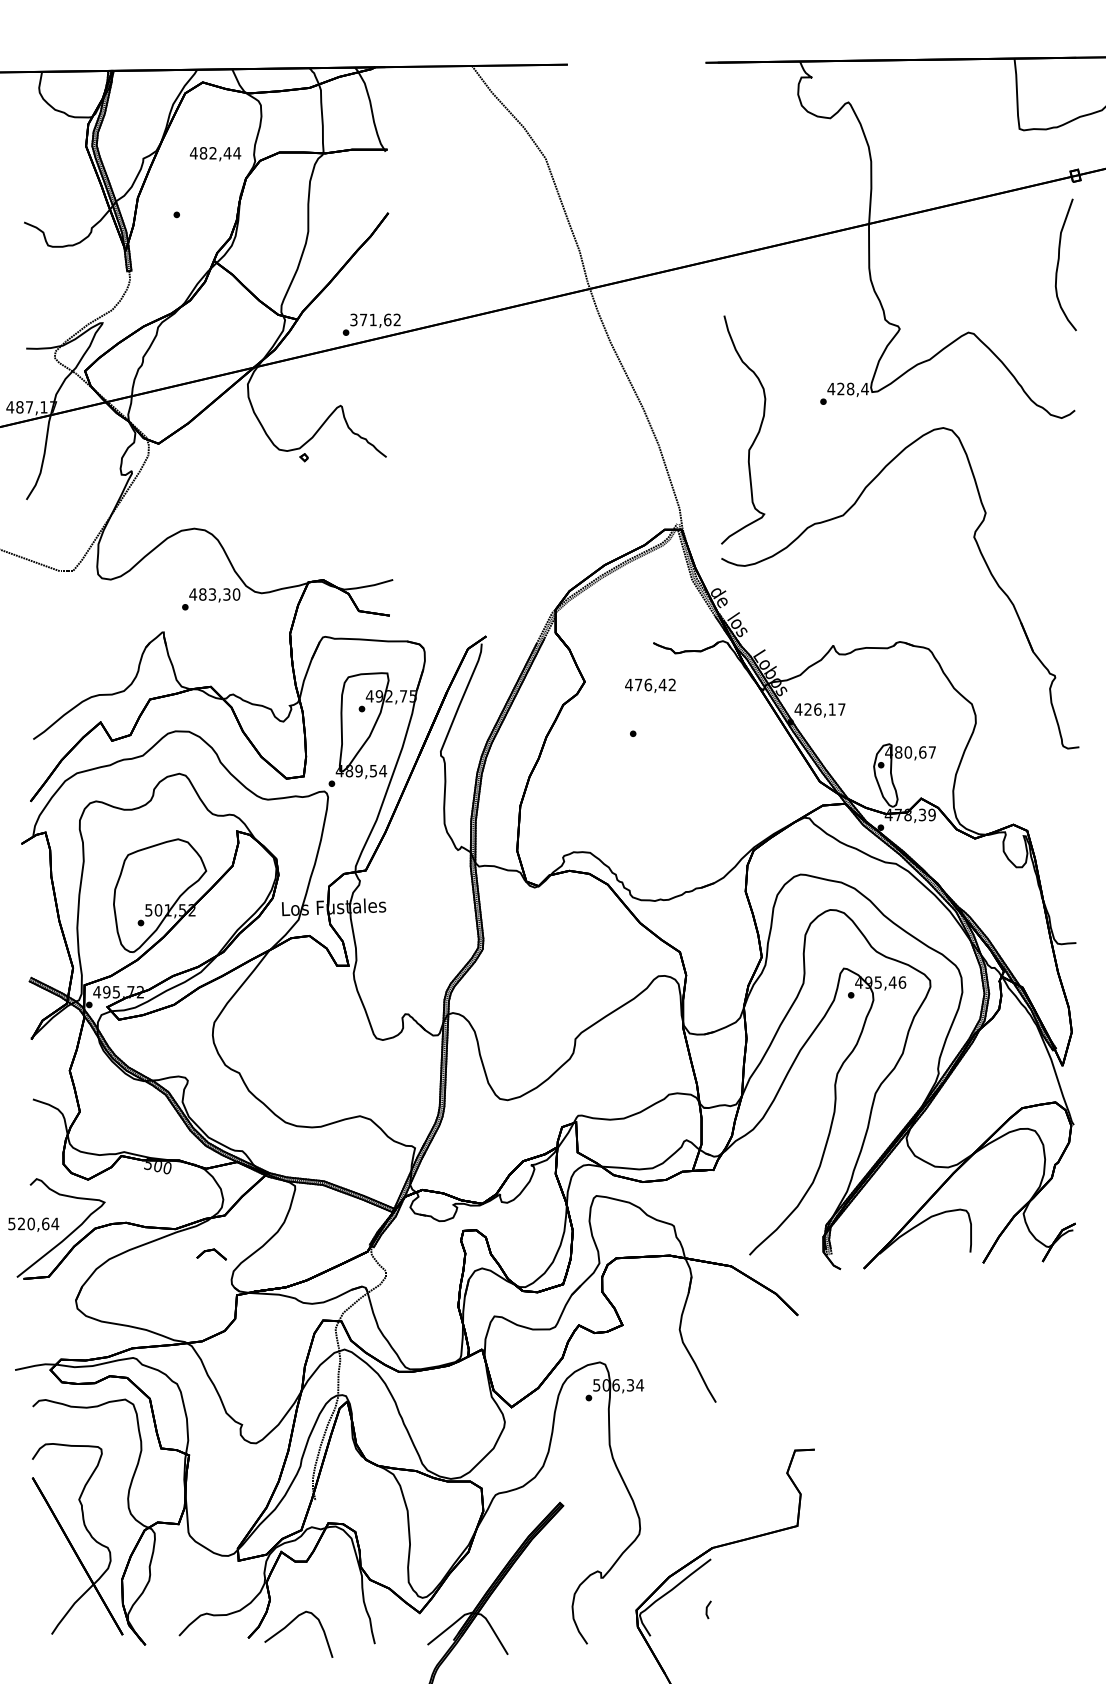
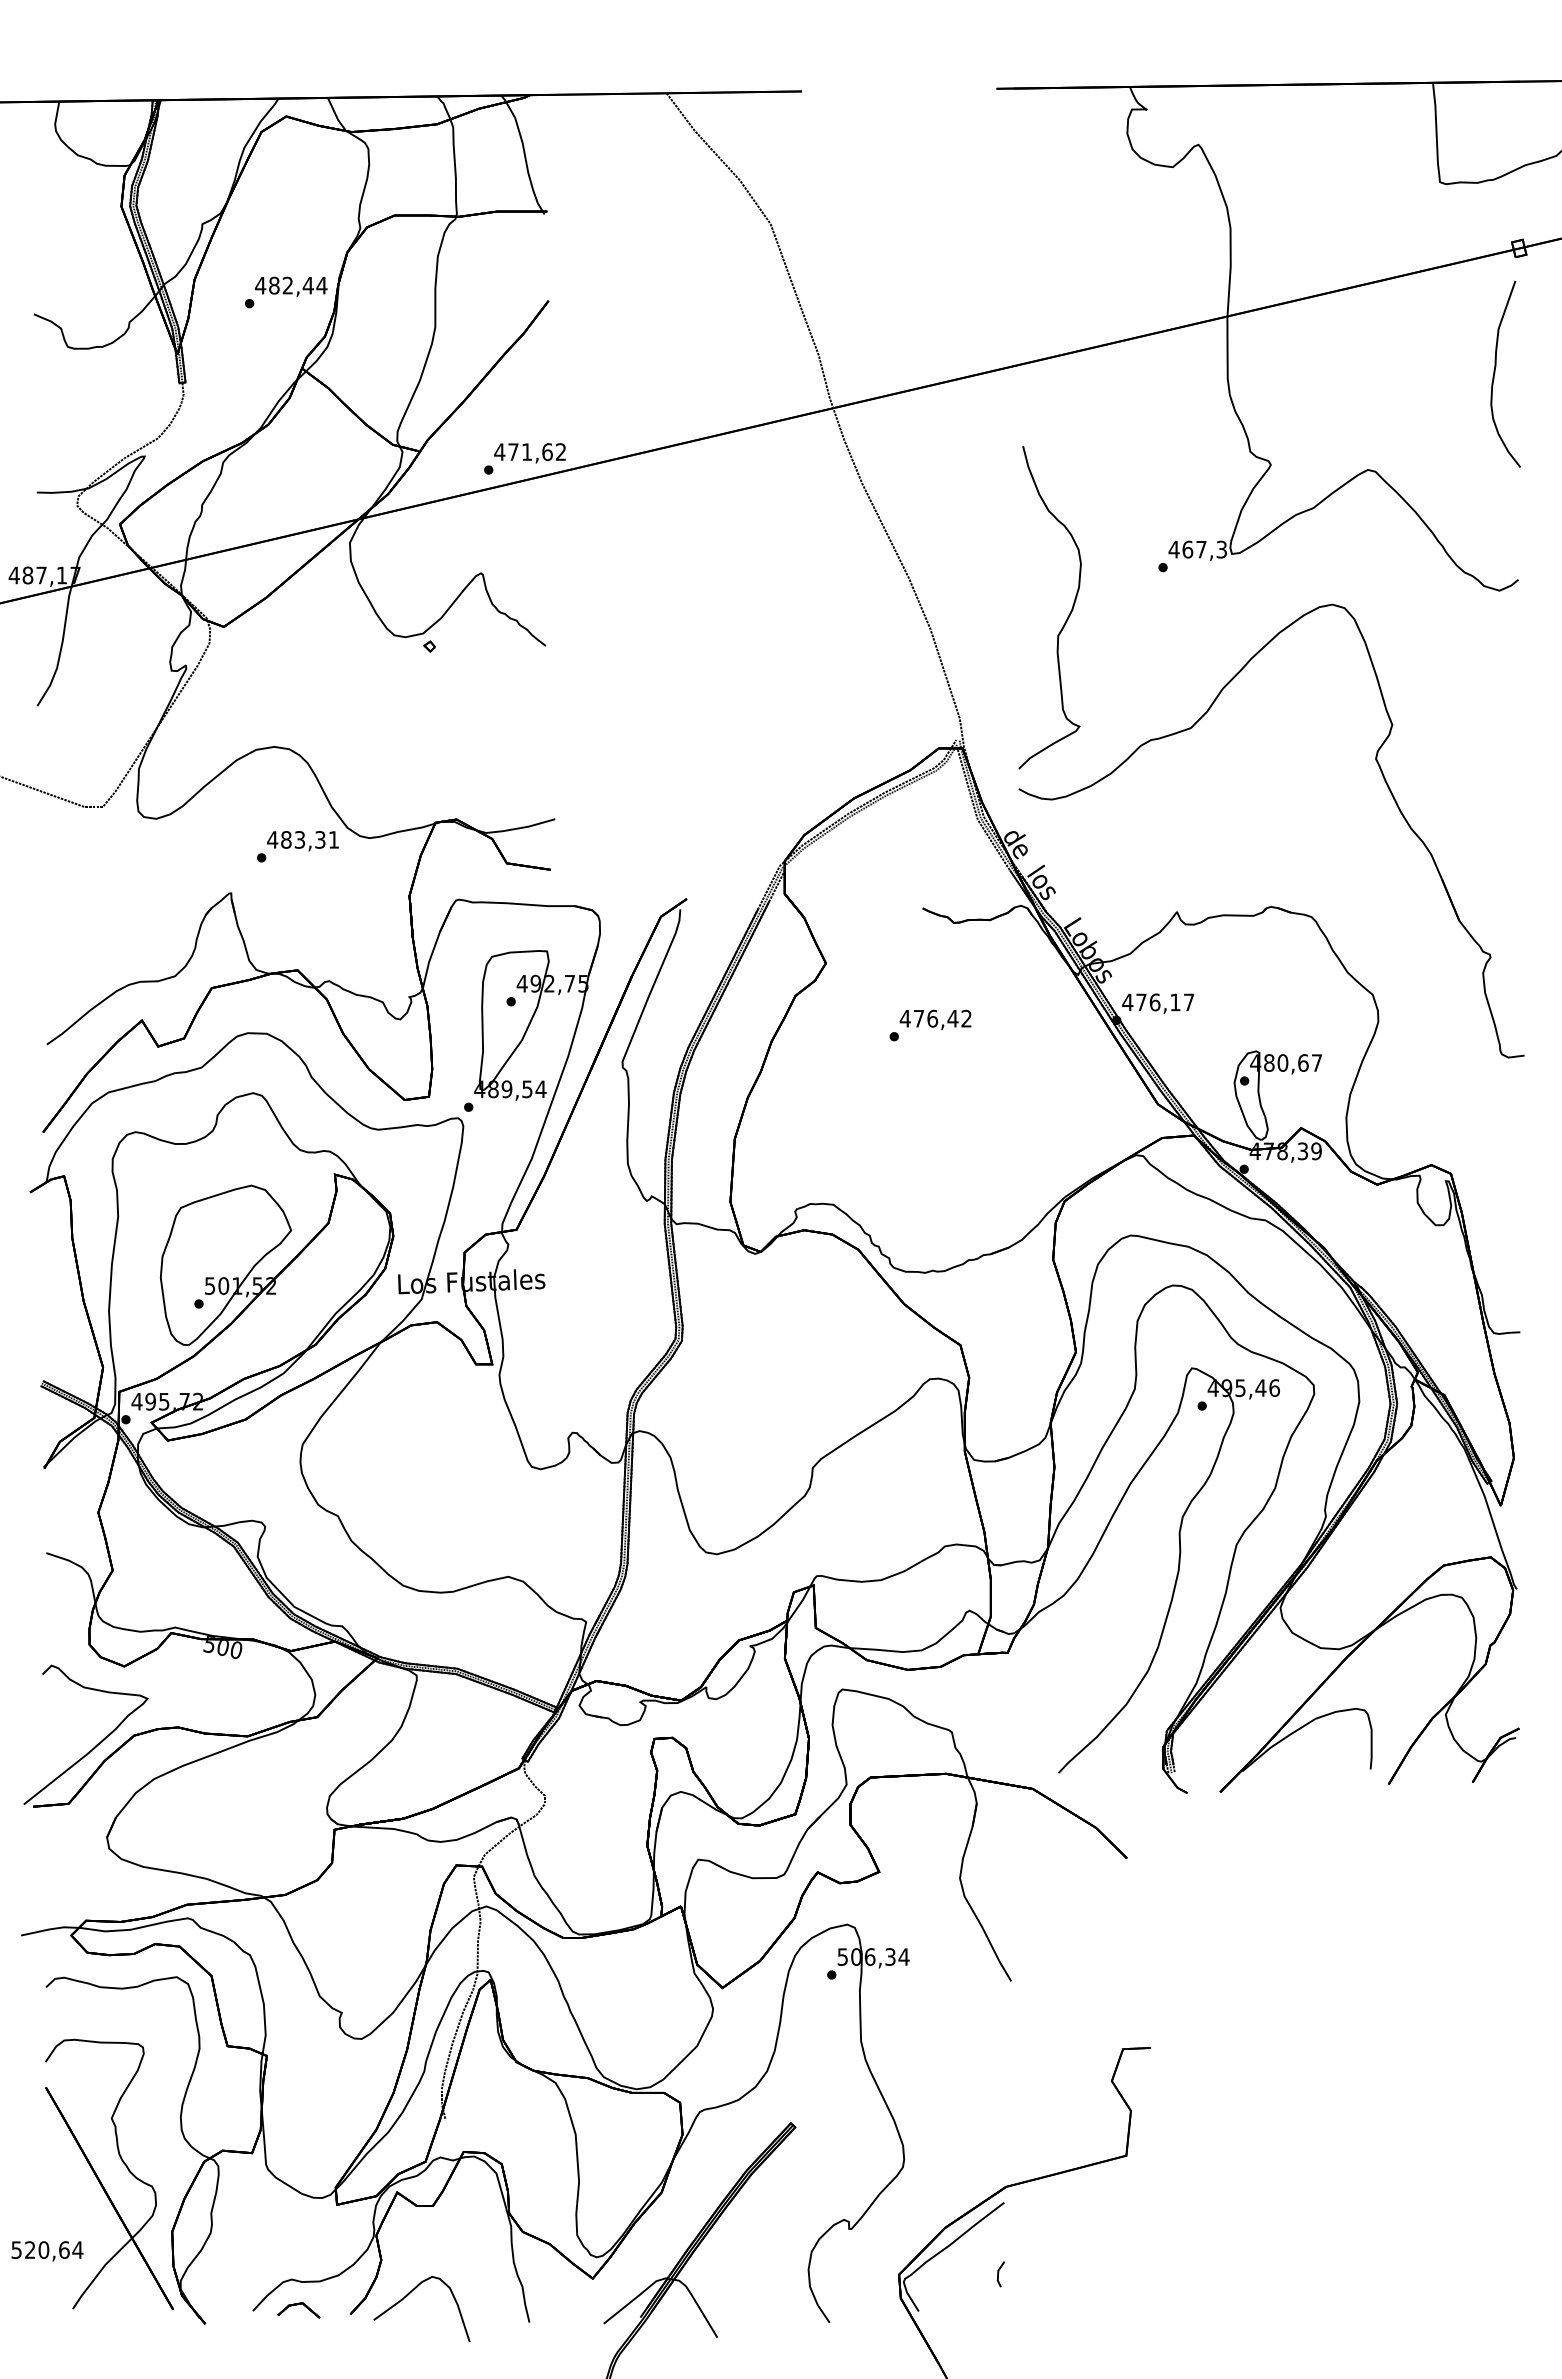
text: (215, 153) -> (291, 286), moved
text: (353, 319) -> (499, 451), 371,62 -> 471,62
text: (852, 388) -> (1204, 549), 428,4 -> 467,3
text: (236, 594) -> (333, 839), 483,30 -> 483,31
text: (650, 685) -> (935, 1019), moved
text: (808, 709) -> (1141, 1002), 426,17 -> 476,17
text: (33, 1224) -> (47, 2251), moved
part: (211, 1254) -> (298, 2310), moved

